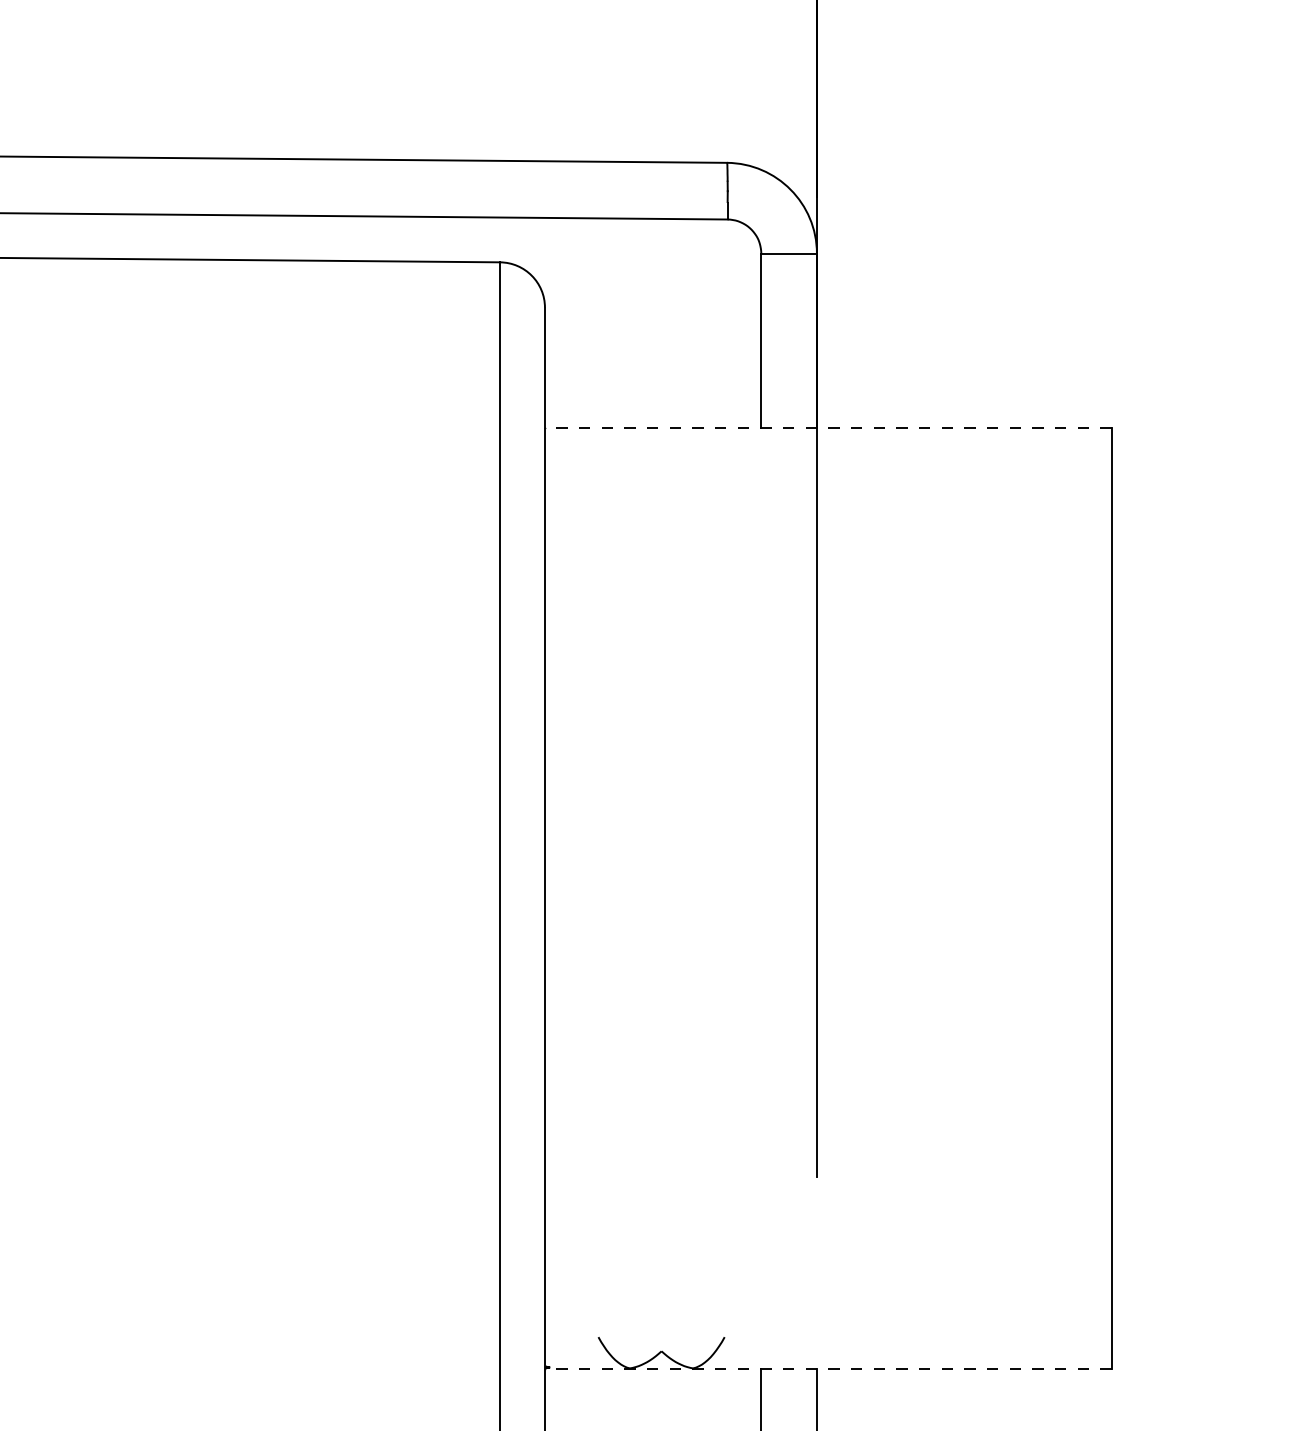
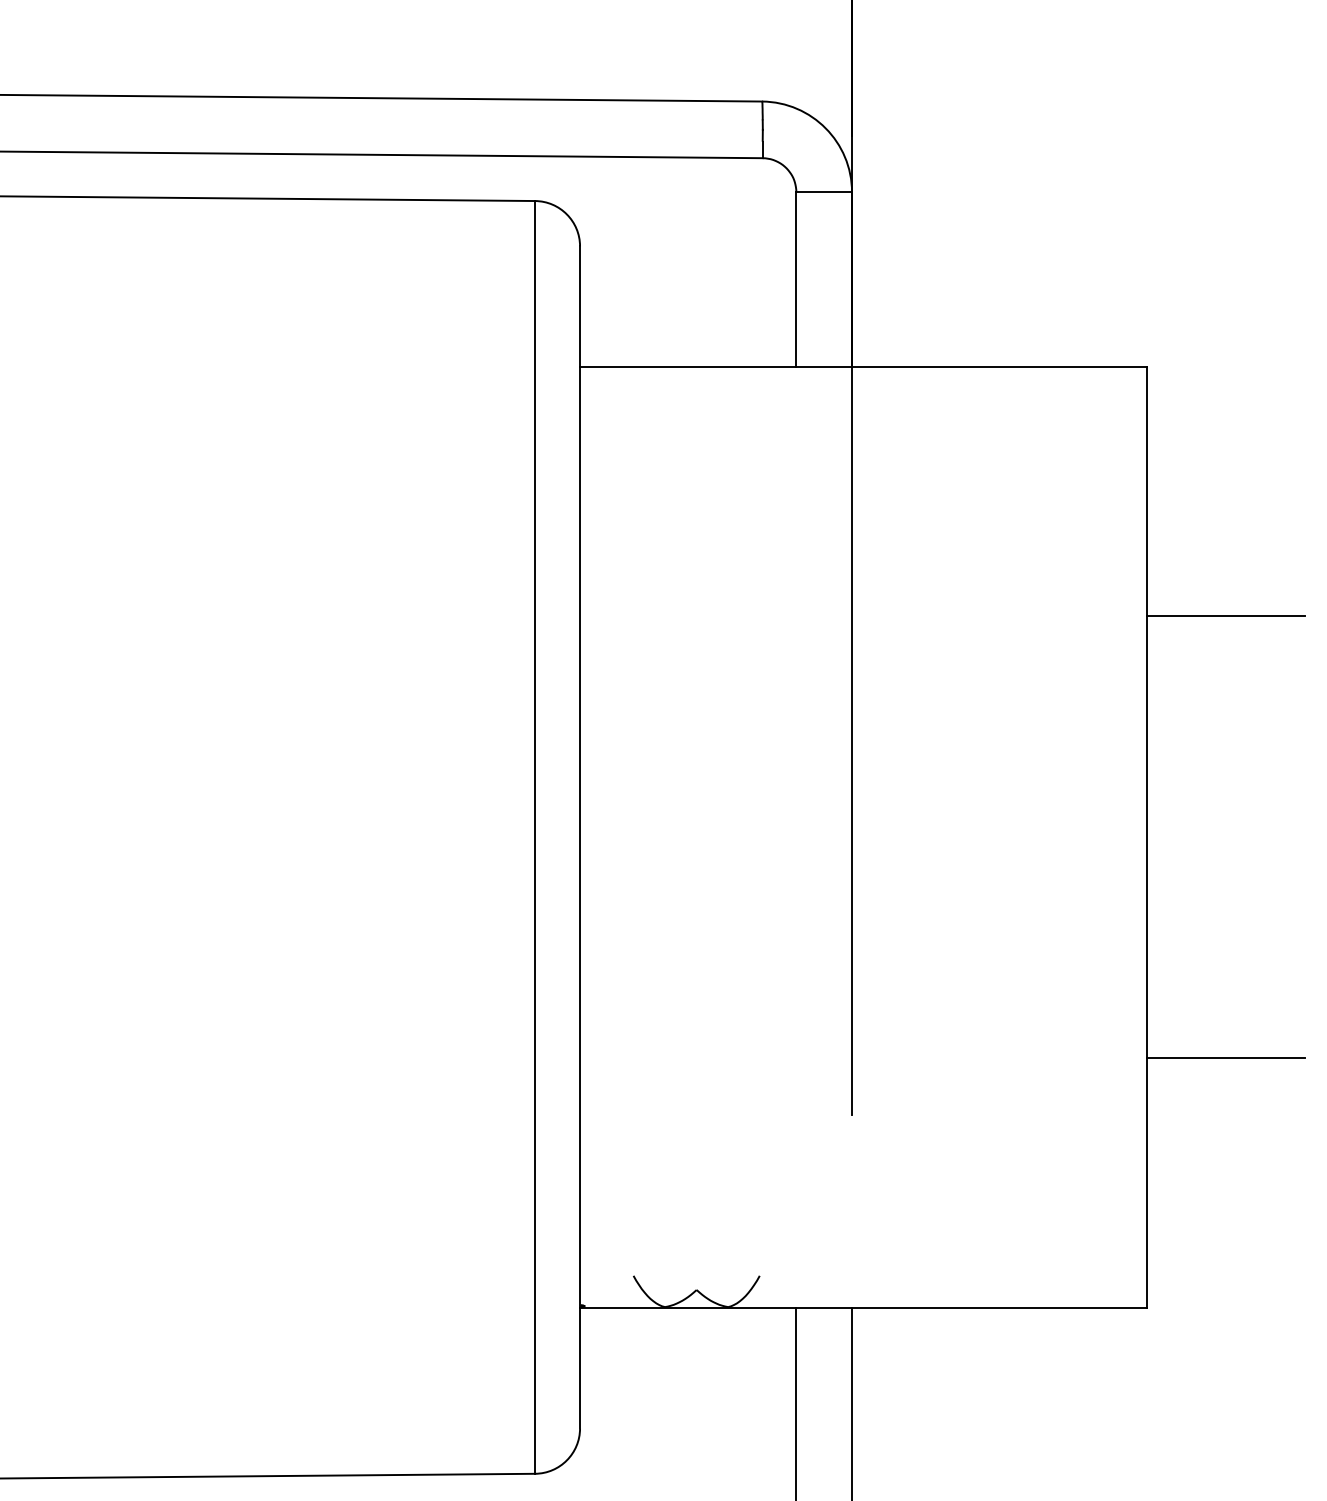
line: (827, 428) -> (862, 367), dashed -> solid
line: (1190, 677) -> (1225, 616), added
line: (1190, 1119) -> (1225, 1058), added
line: (827, 1368) -> (862, 1307), dashed -> solid

